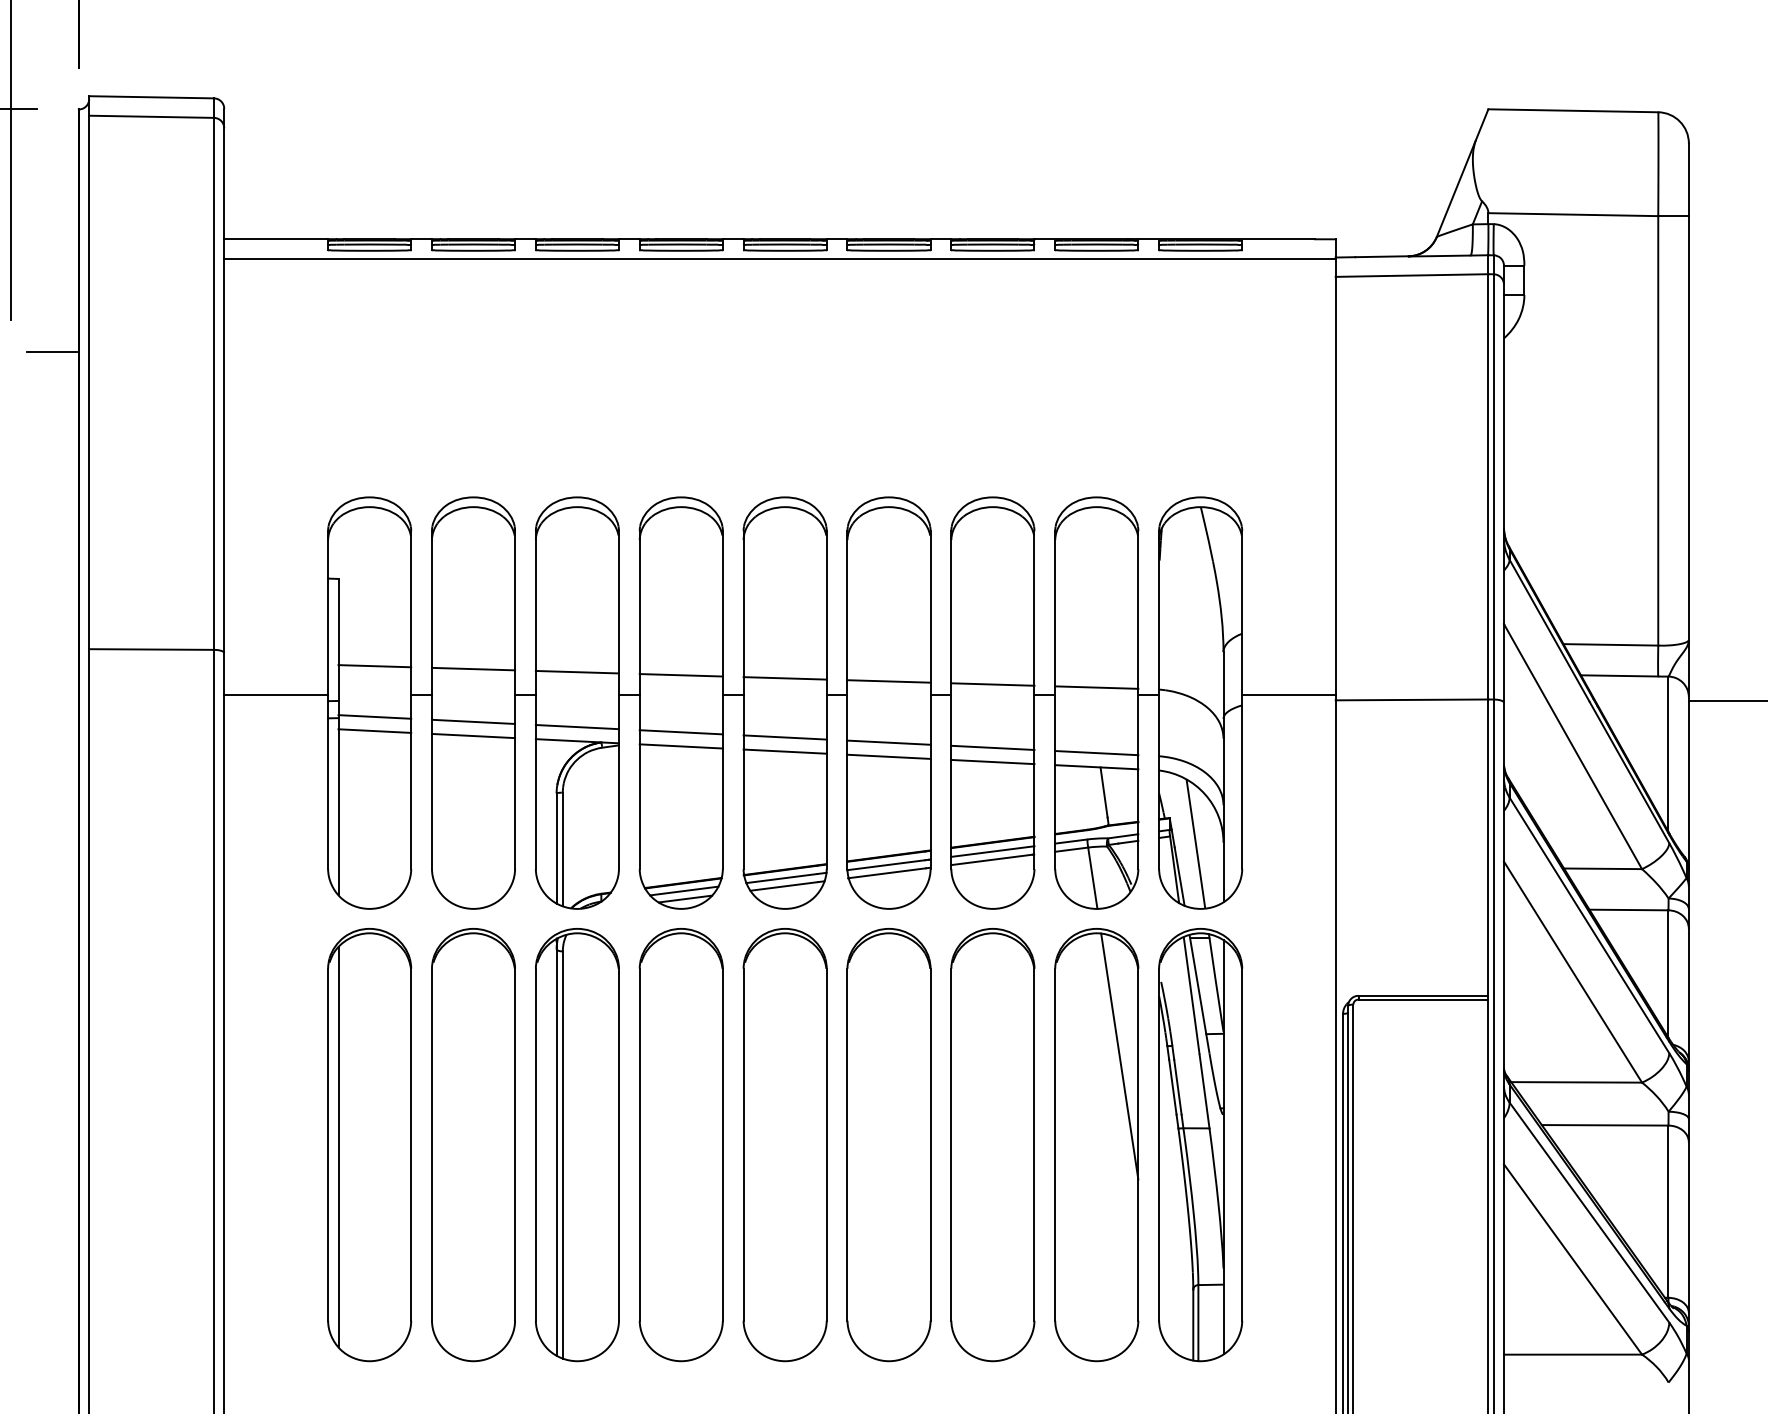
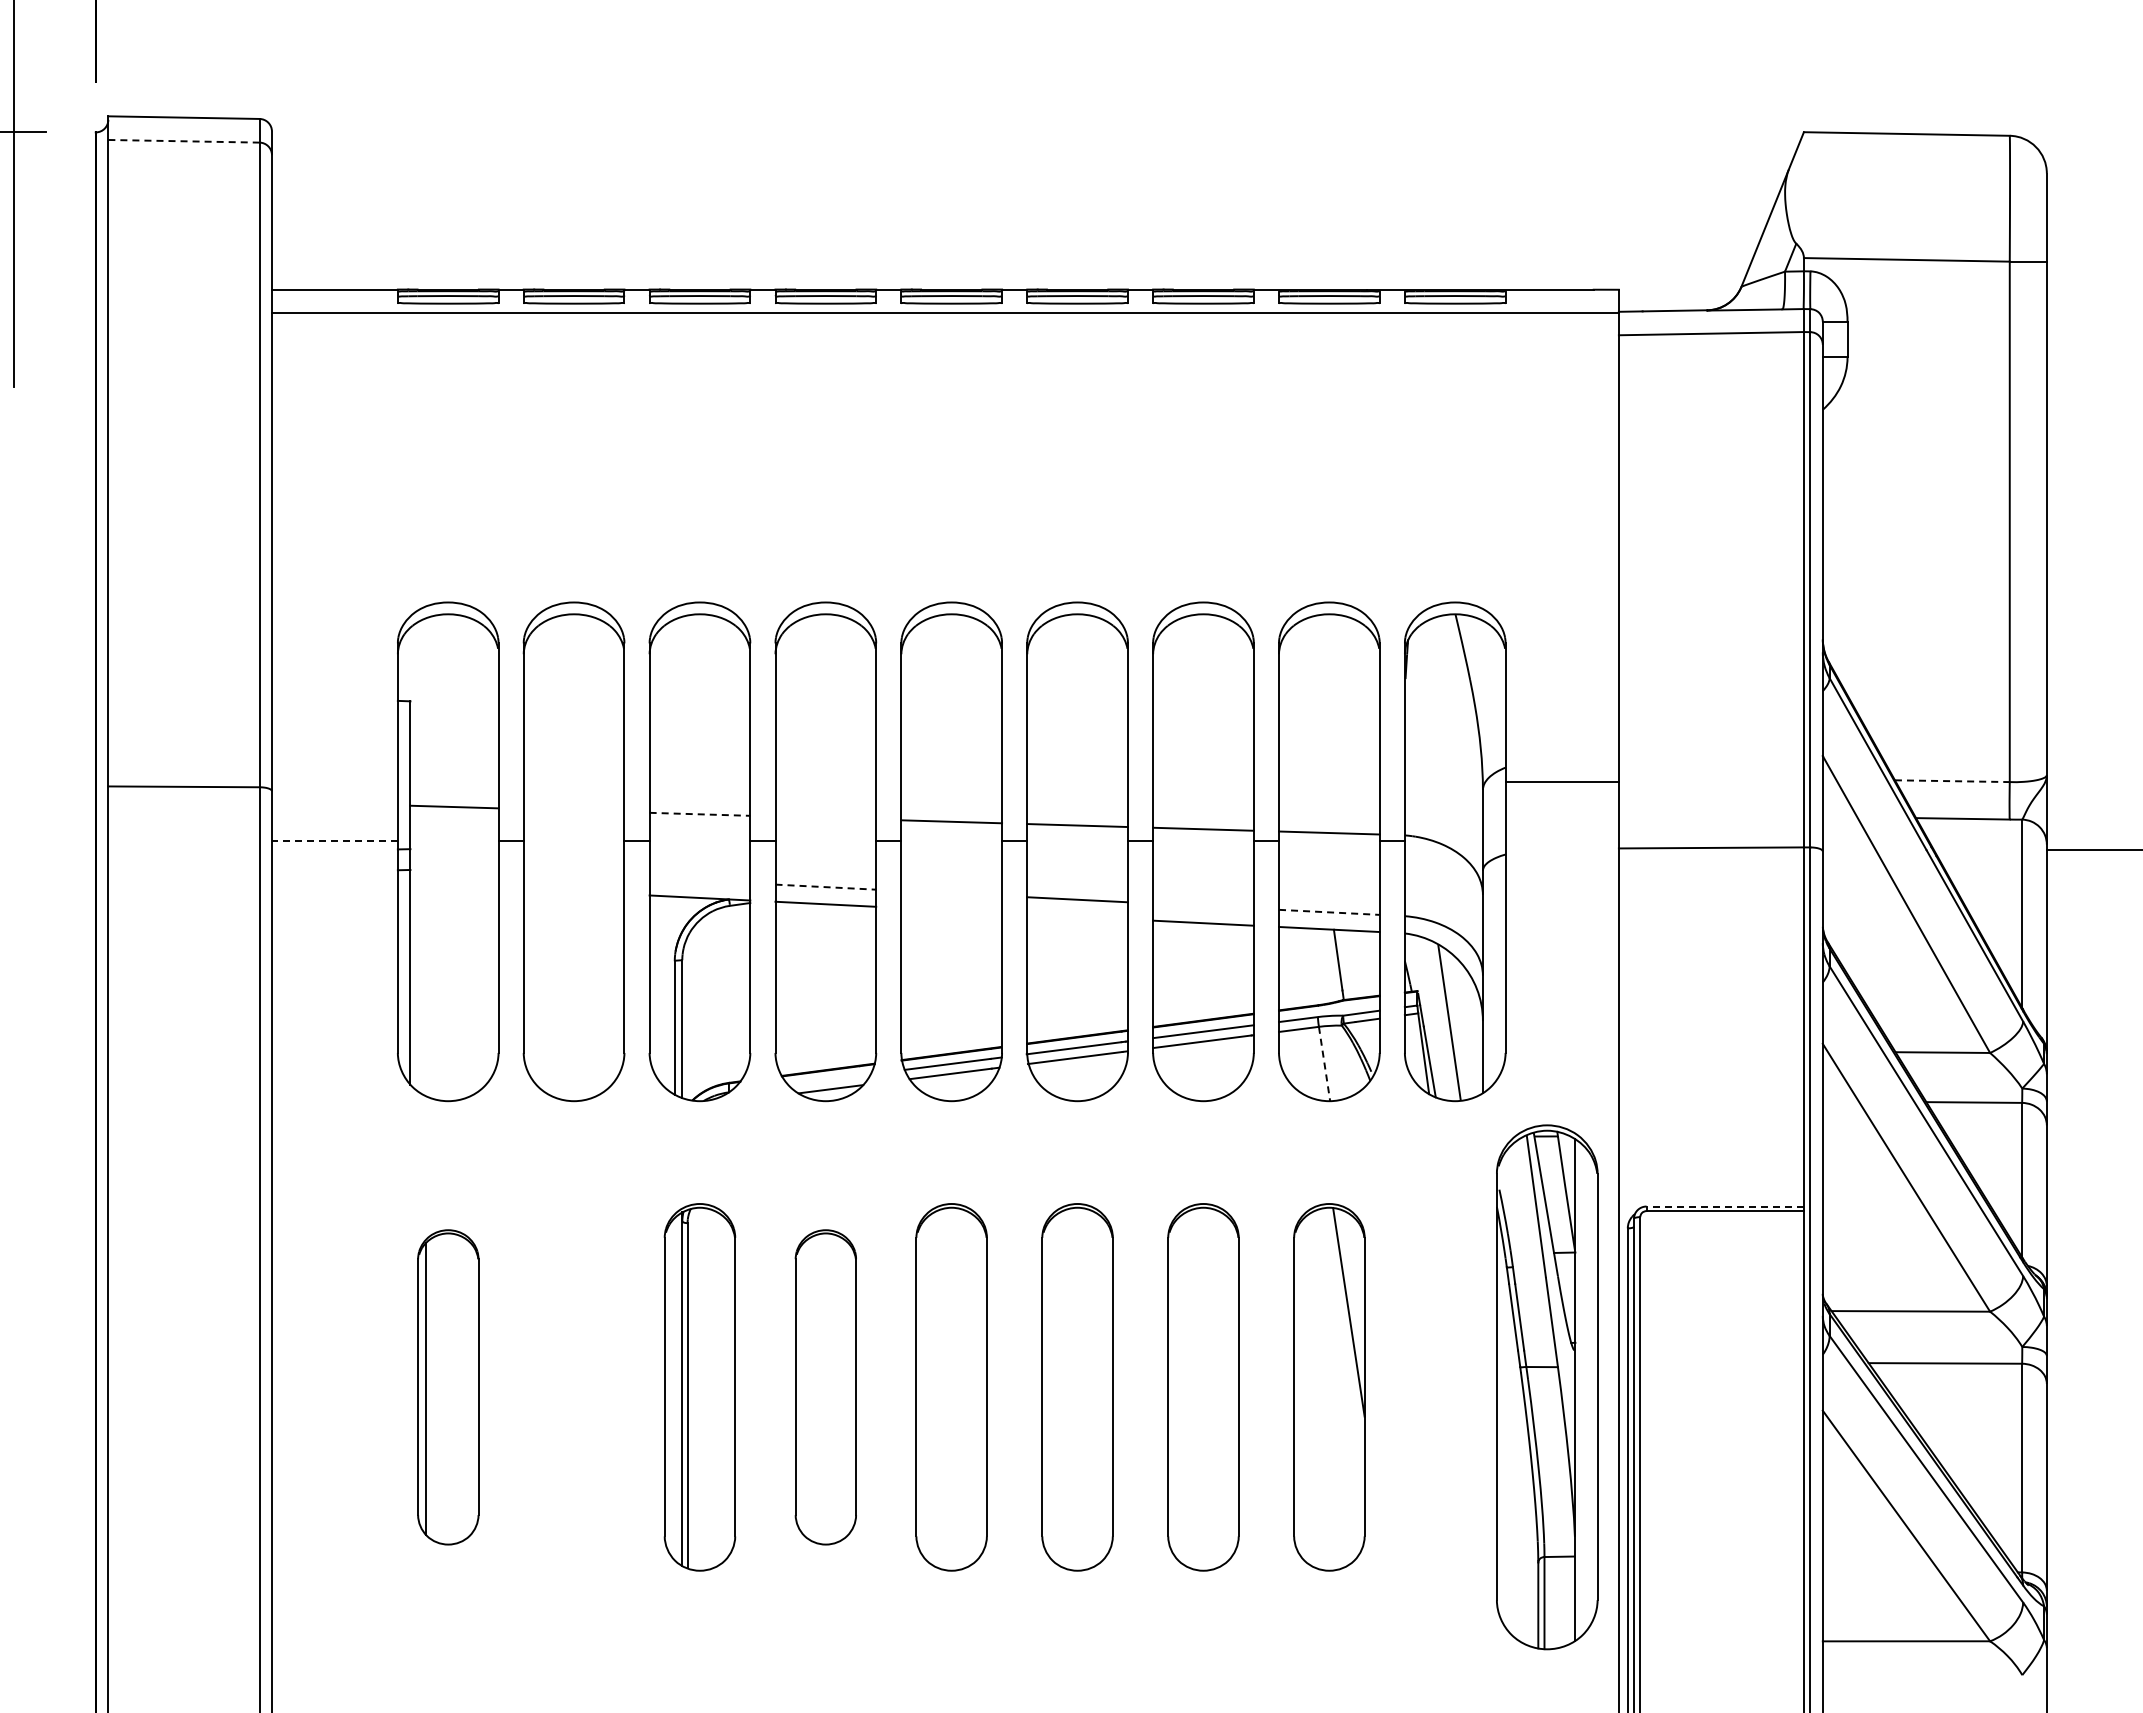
line: (151, 116) -> (183, 141), solid -> dashed
line: (52, 352) -> (63, 426), removed
line: (1611, 645) -> (1952, 781), solid -> dashed
line: (473, 669) -> (573, 810), removed
line: (577, 672) -> (700, 814), solid -> dashed
line: (681, 674) -> (825, 817), removed
line: (275, 694) -> (334, 841), solid -> dashed
line: (1288, 694) -> (1561, 782), moved
line: (374, 716) -> (454, 868), removed
line: (473, 721) -> (573, 874), removed
line: (577, 726) -> (699, 880), removed
line: (374, 730) -> (454, 885), removed
line: (681, 732) -> (826, 887), solid -> dashed
line: (473, 735) -> (573, 891), removed
line: (784, 736) -> (951, 892), removed
line: (992, 747) -> (1203, 905), removed
line: (784, 751) -> (951, 910), removed
line: (1096, 753) -> (1329, 912), solid -> dashed
line: (888, 756) -> (1077, 916), removed
line: (1092, 878) -> (1324, 1064), solid -> dashed
line: (684, 891) -> (829, 1079), removed
line: (1423, 995) -> (1725, 1206), solid -> dashed
part: (369, 1145) -> (448, 1387), size x0.6
part: (473, 1145) -> (573, 1387), removed
part: (577, 1145) -> (699, 1387), size x0.7
part: (681, 1145) -> (825, 1387), size x0.6
part: (784, 1145) -> (951, 1387), size x0.7
part: (888, 1145) -> (1077, 1387), size x0.7
part: (992, 1145) -> (1203, 1387), size x0.7
part: (1096, 1145) -> (1329, 1387), size x0.7
part: (1200, 1145) -> (1547, 1387), moved

